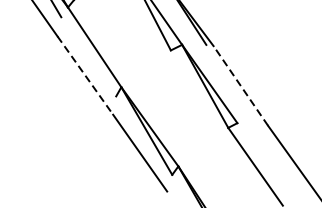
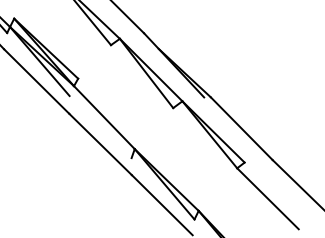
line: (85, 75) -> (100, 144), dashed -> solid
line: (240, 85) -> (241, 128), dashed -> solid

